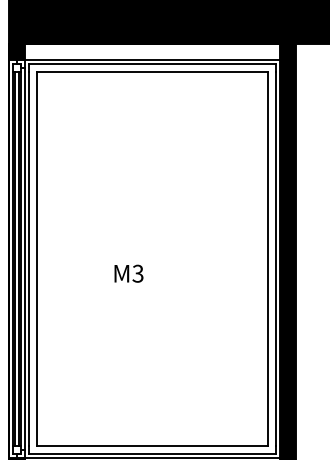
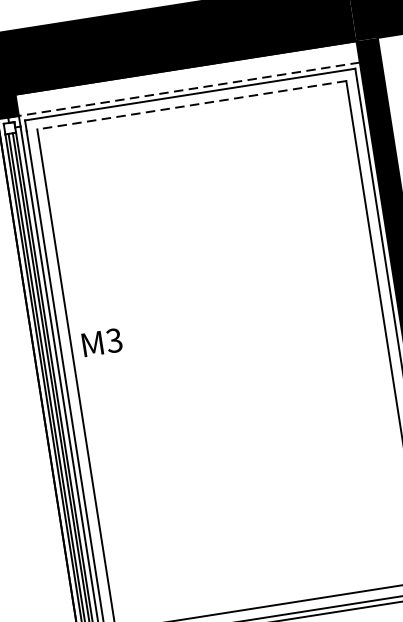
line: (152, 59) -> (189, 88), solid -> dashed
line: (152, 71) -> (191, 104), solid -> dashed
text: (128, 273) -> (101, 342), moved

